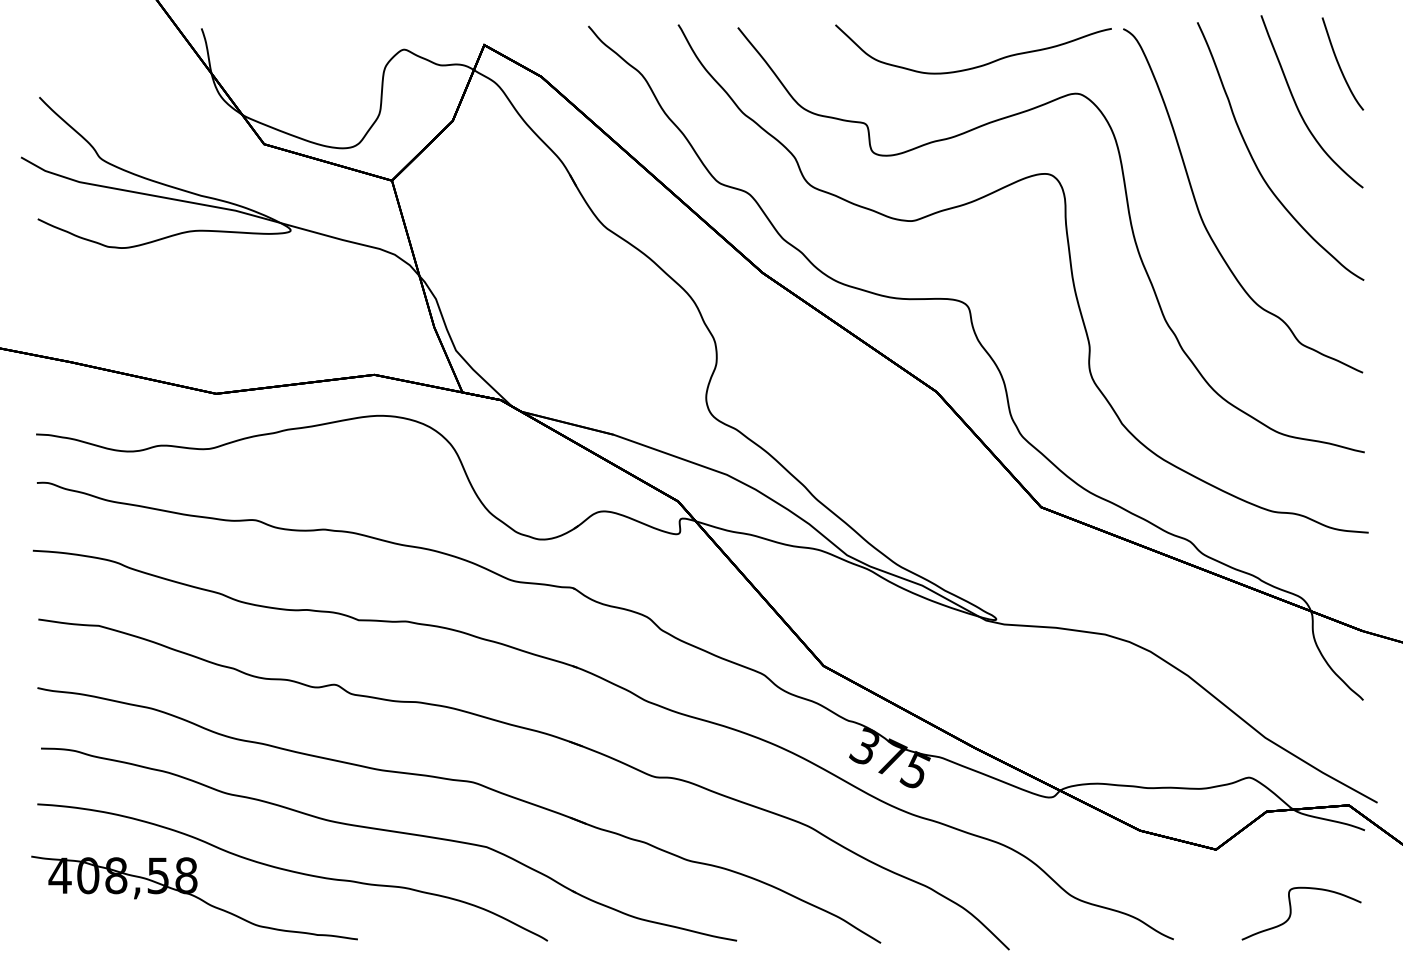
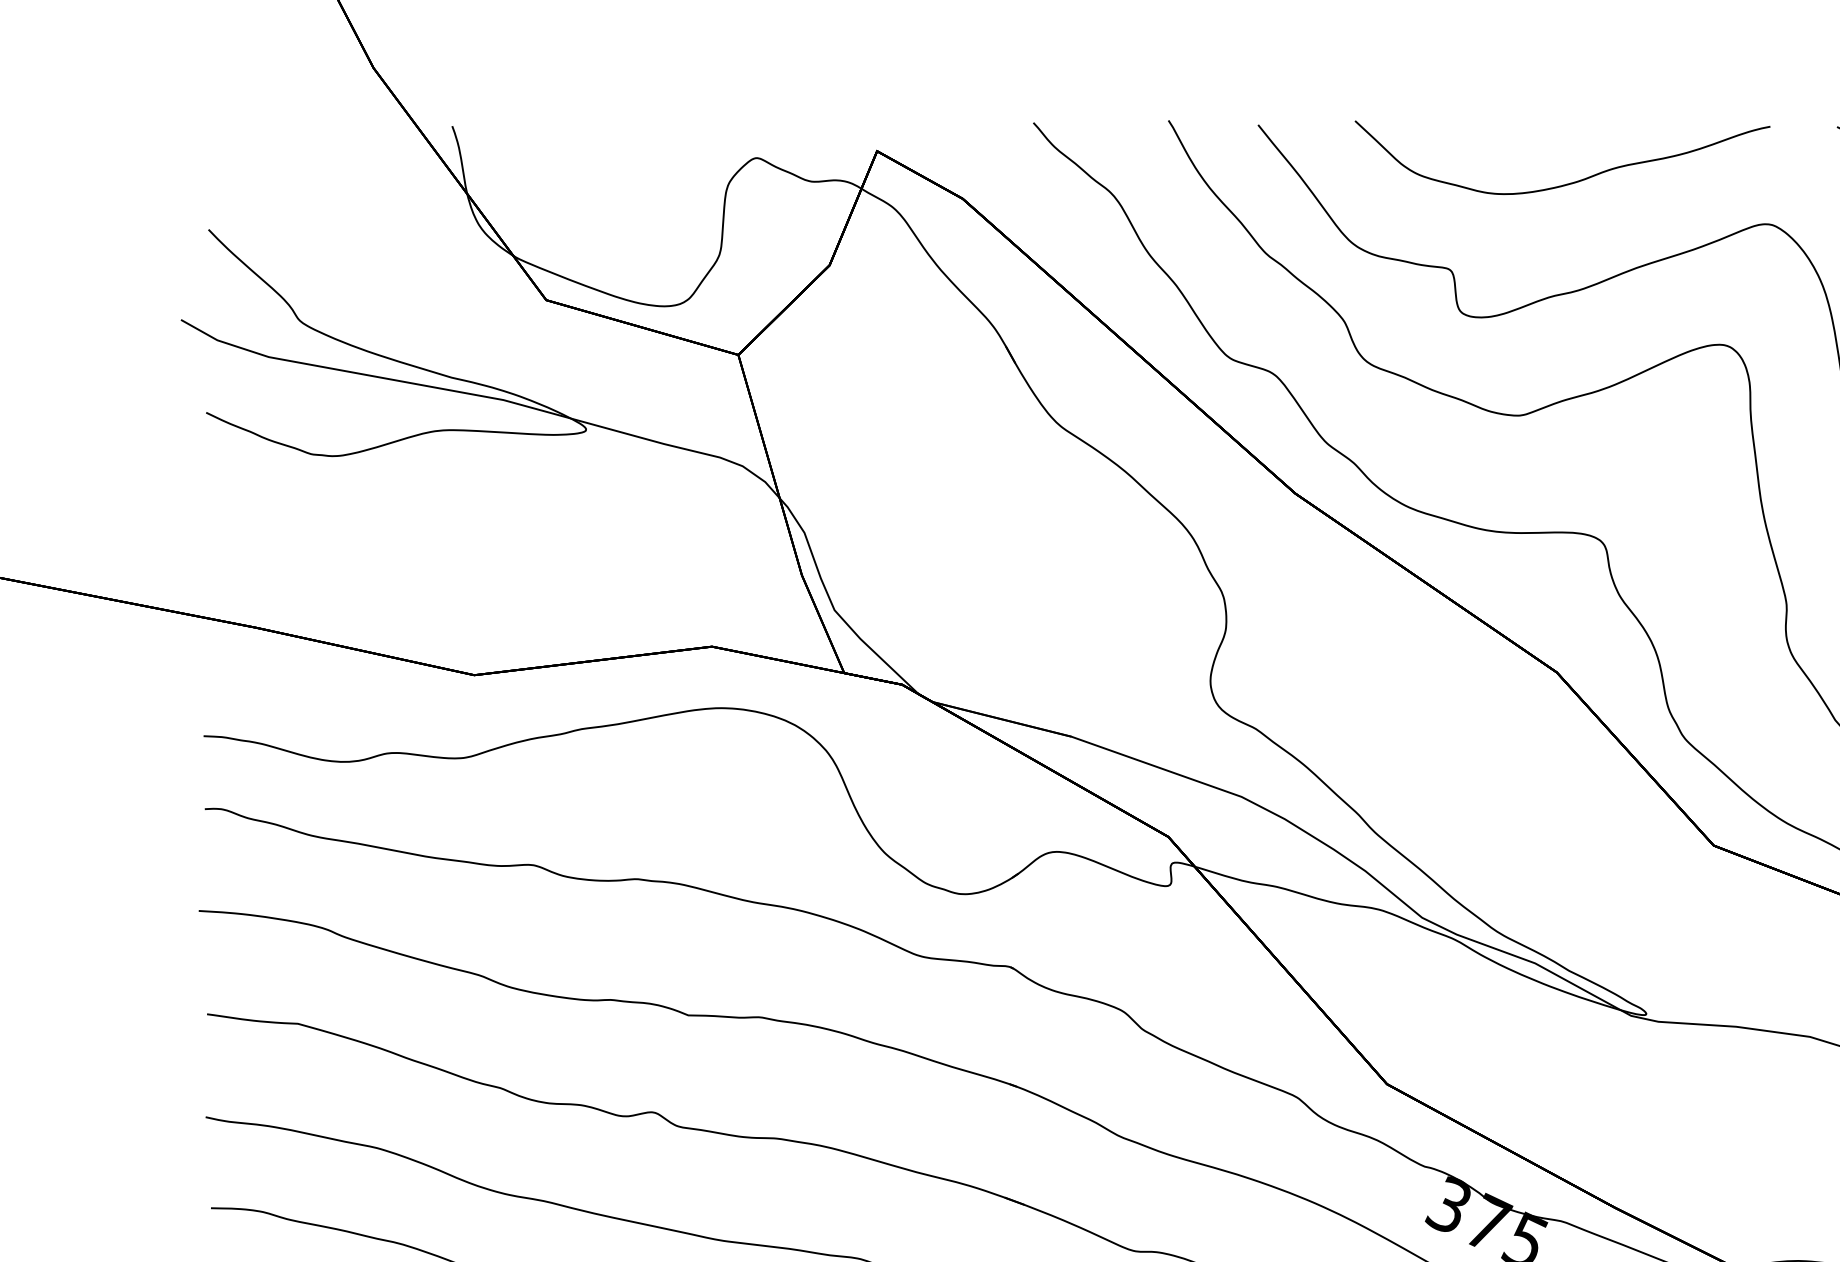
curve: (978, 65) -> (1570, 181), moved

